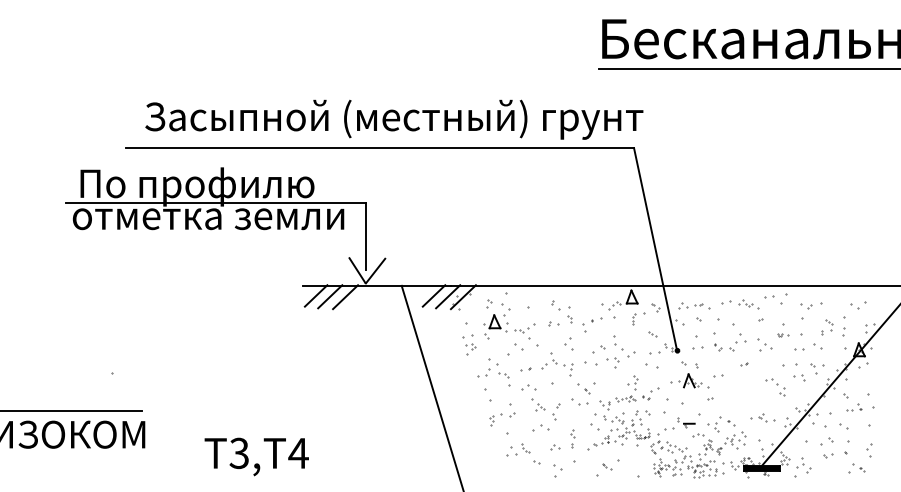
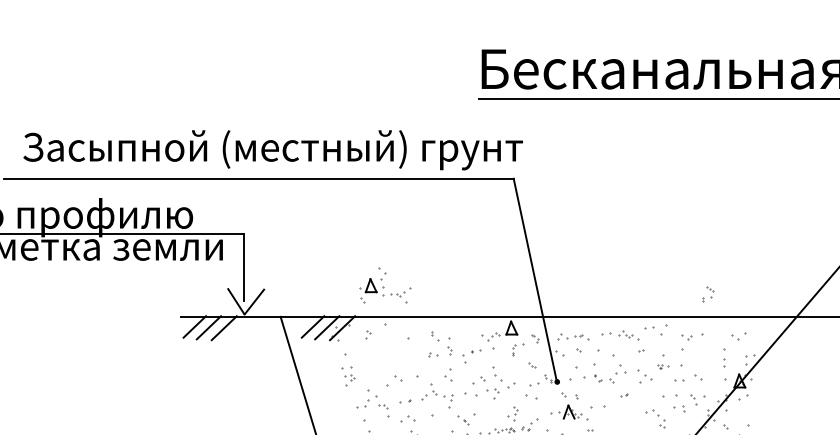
part: (509, 321) -> (385, 285), moved
part: (827, 327) -> (707, 294), moved
part: (697, 347) -> (577, 378), size x1.6
part: (718, 375) -> (598, 406), size x1.6

